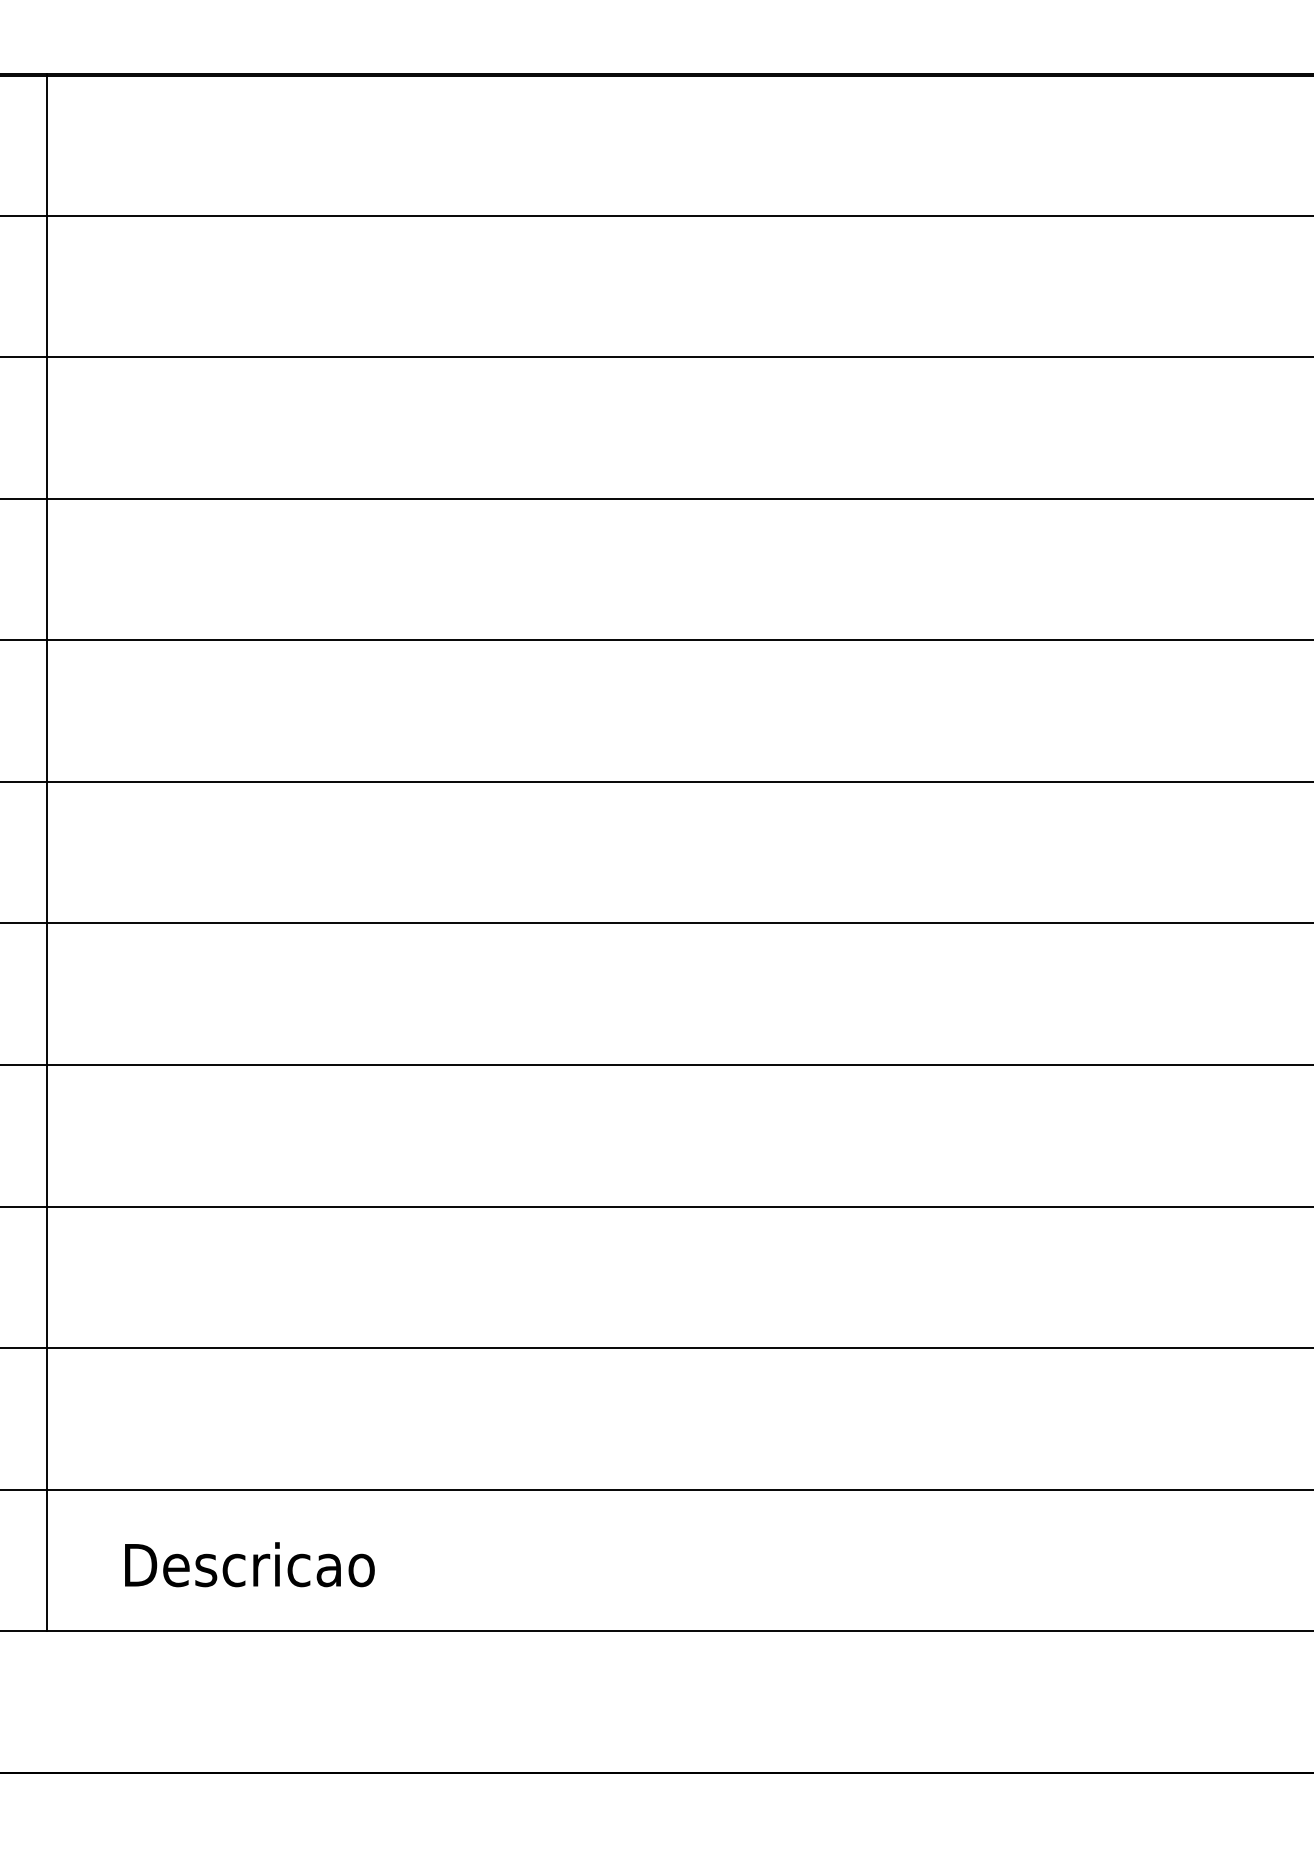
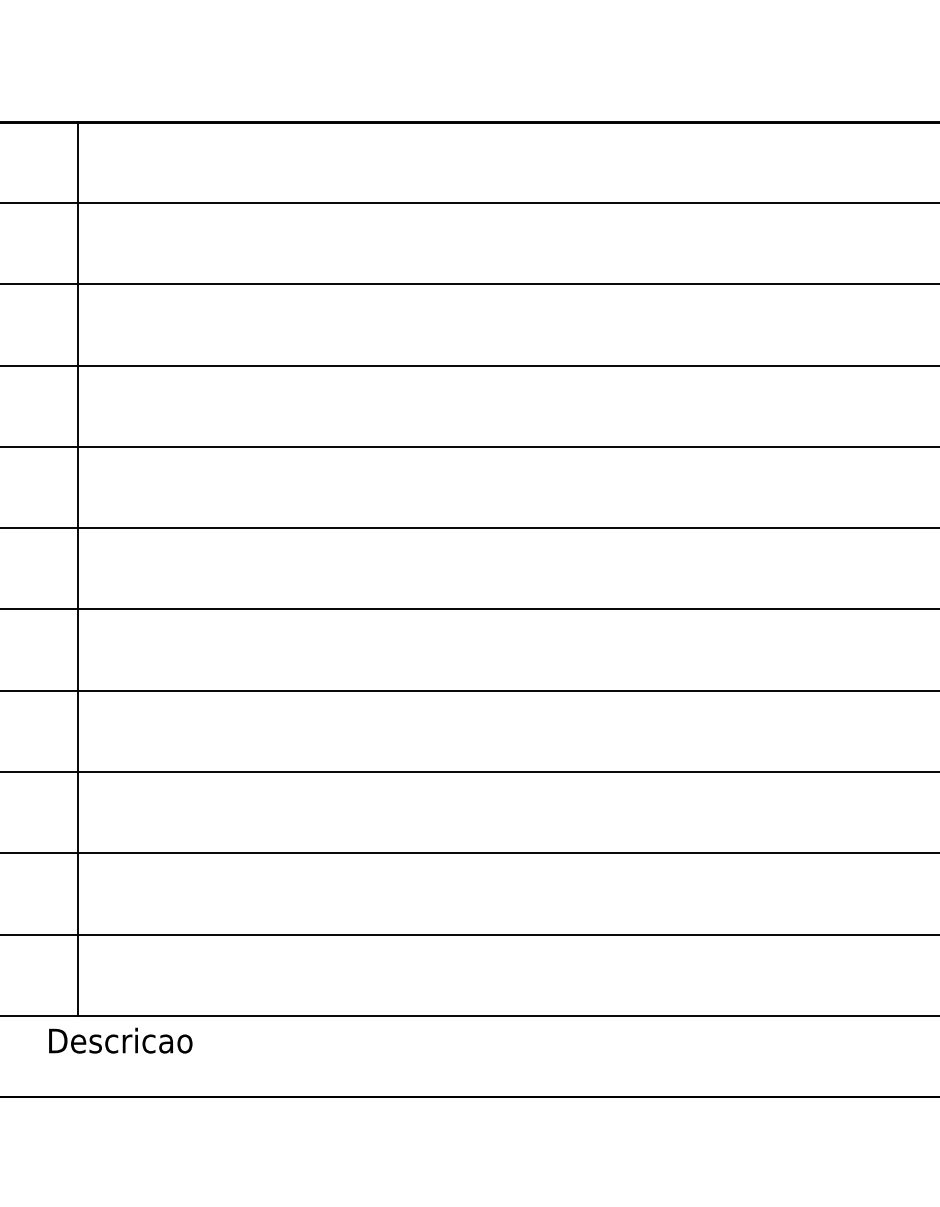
line: (47, 852) -> (77, 568), moved
text: (249, 1564) -> (120, 1040), moved

